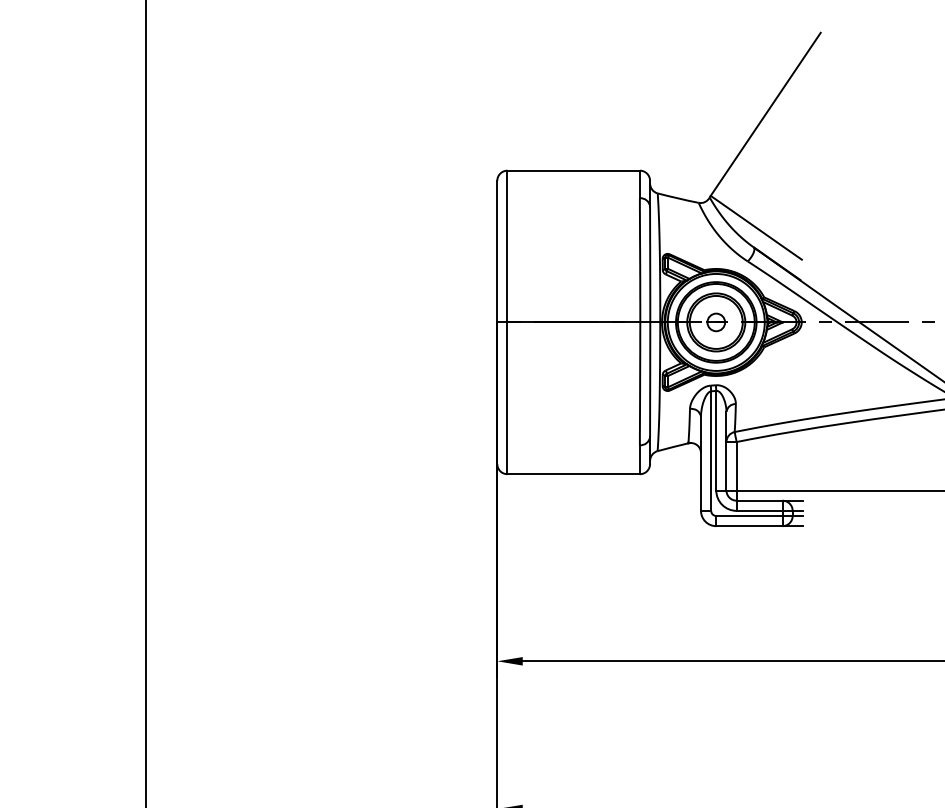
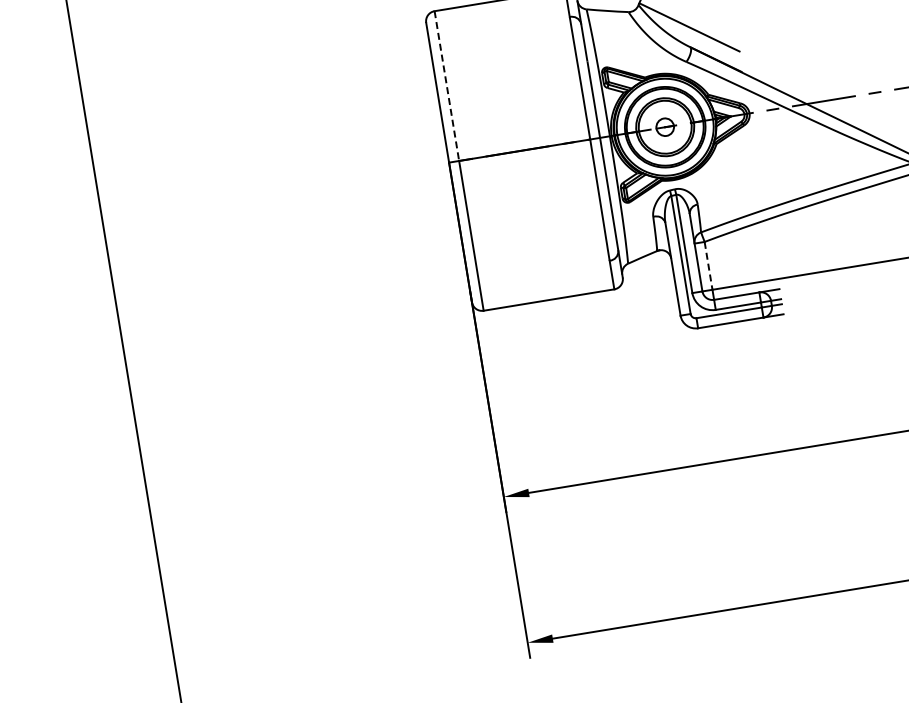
line: (507, 246) -> (446, 86), solid -> dashed
line: (736, 466) -> (708, 266), solid -> dashed

